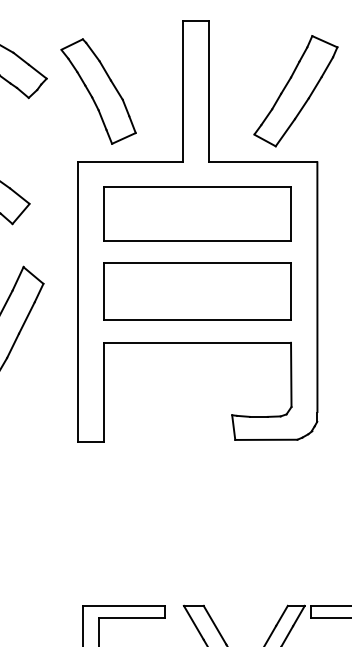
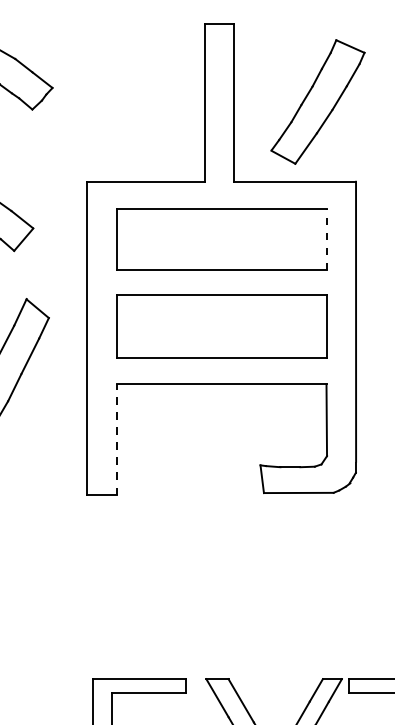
part: (295, 90) -> (317, 101), moved
part: (98, 91) -> (110, 102), removed
line: (291, 213) -> (326, 239), solid -> dashed
line: (103, 392) -> (116, 439), solid -> dashed

